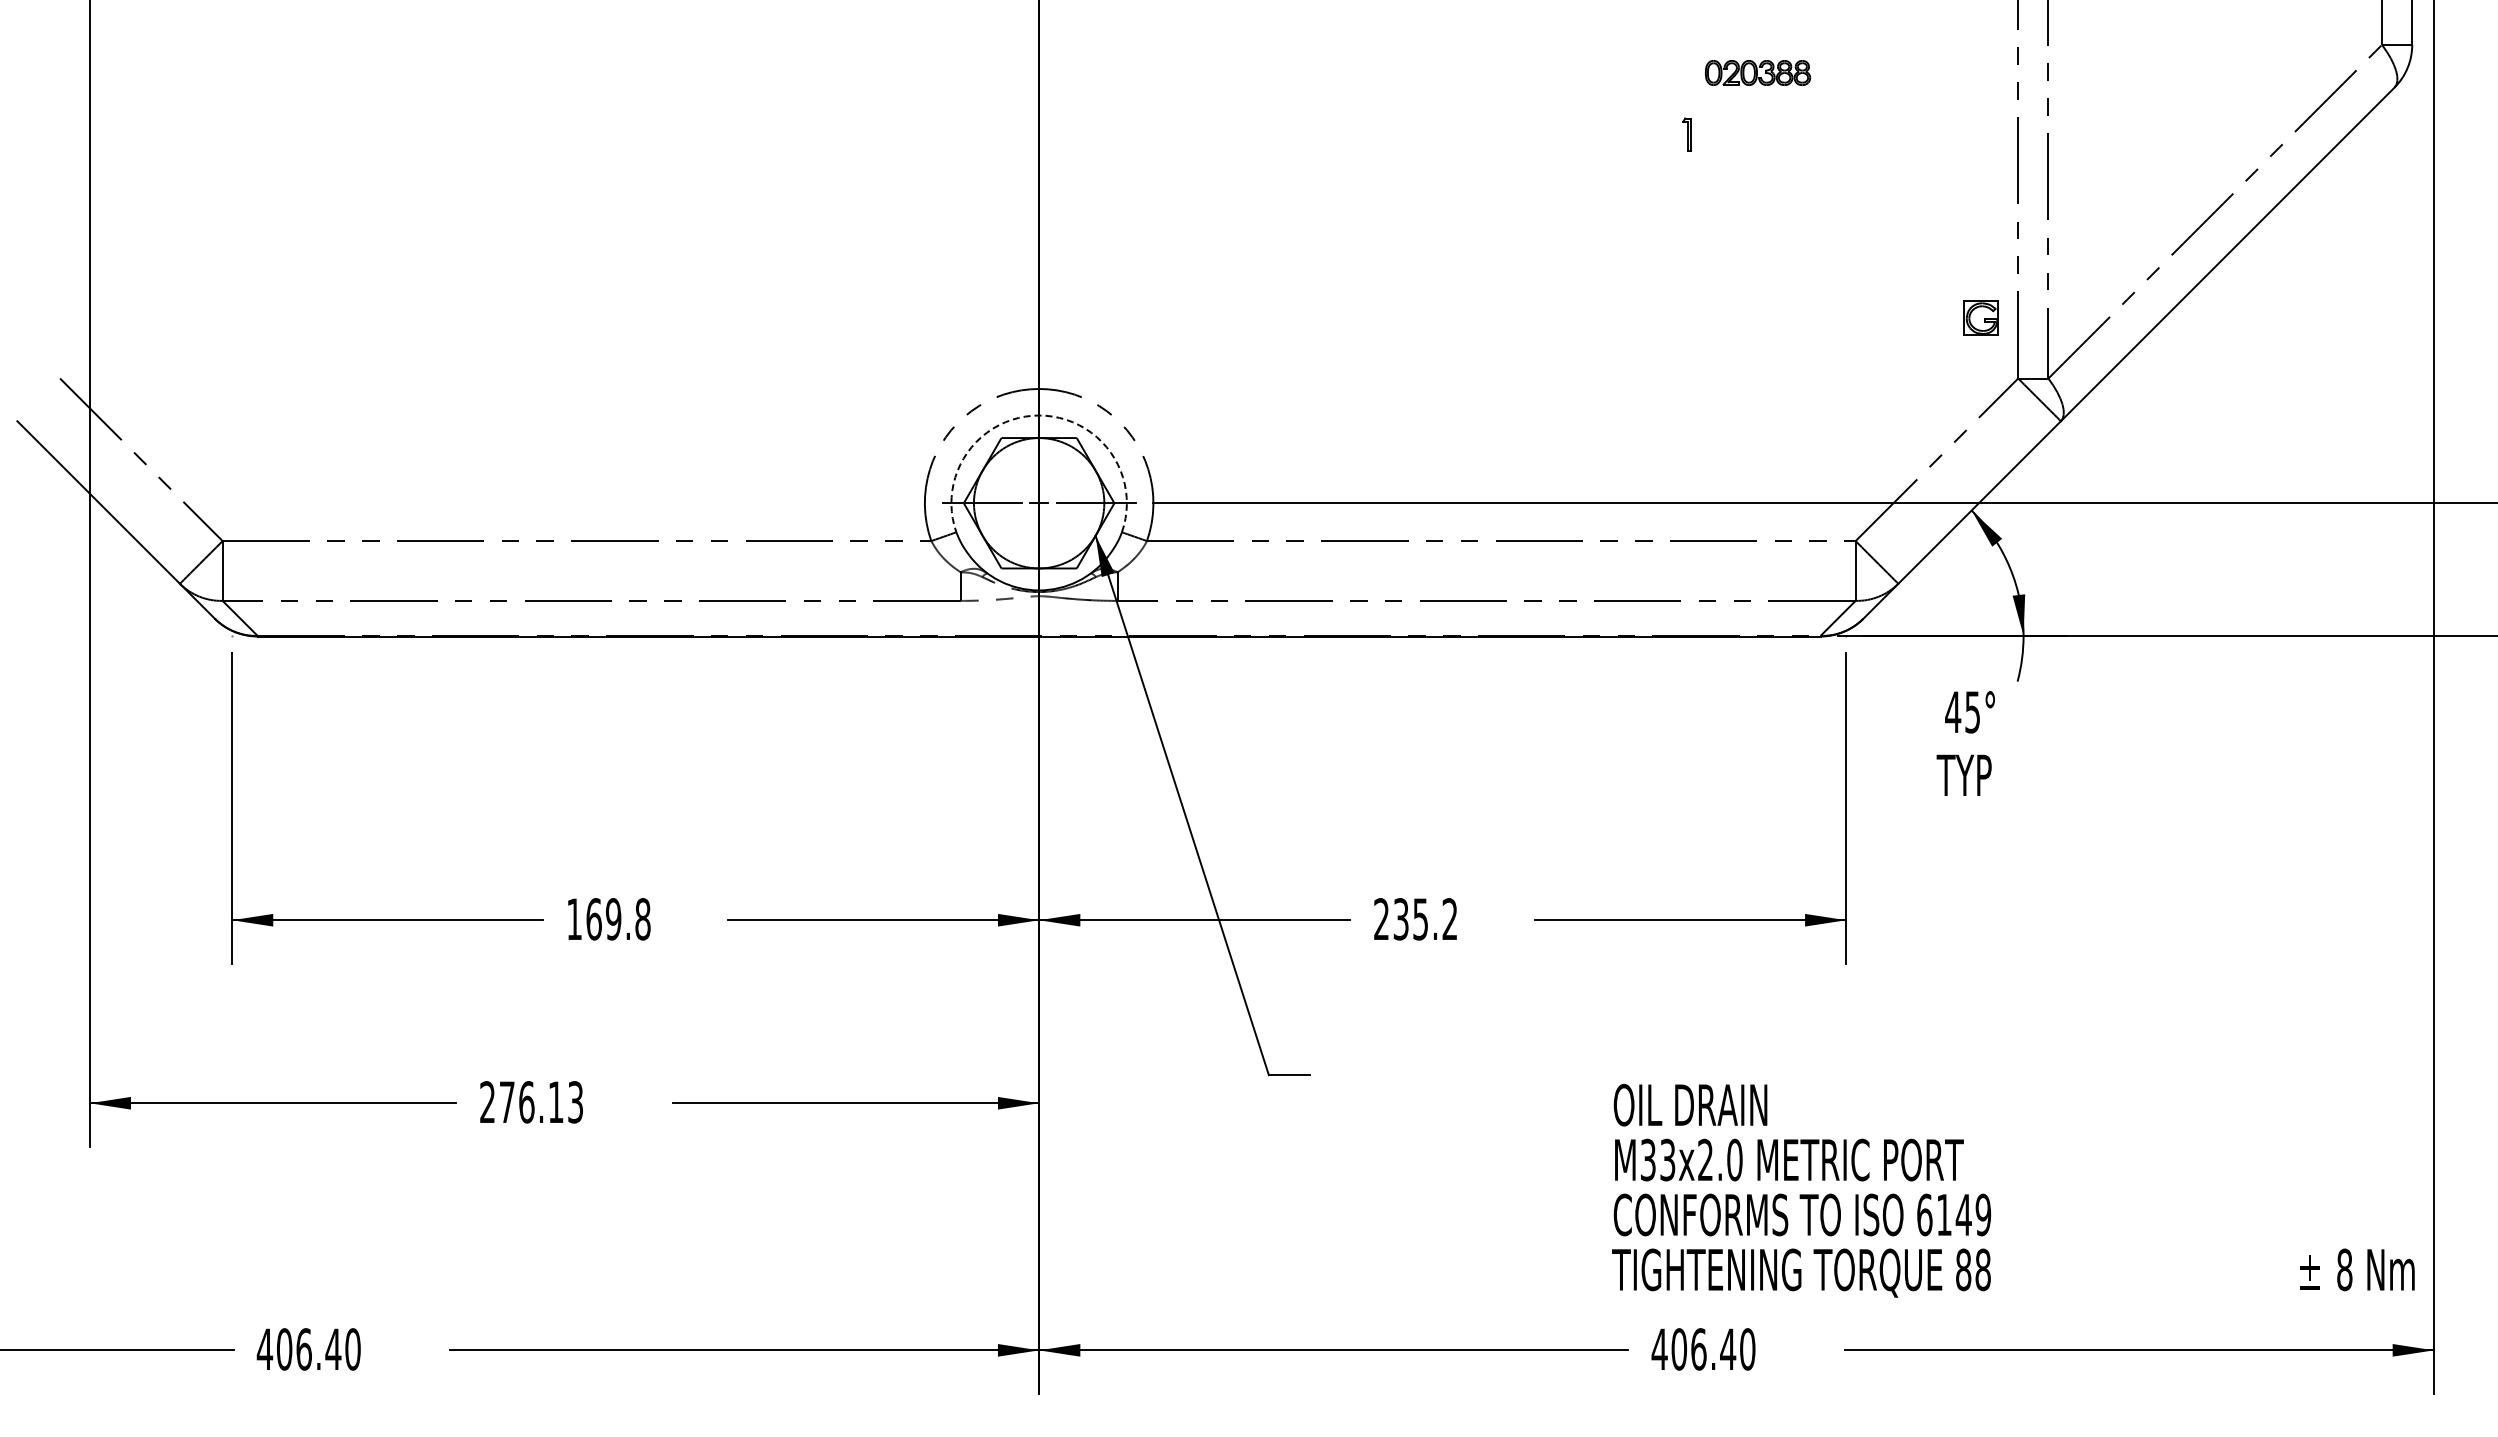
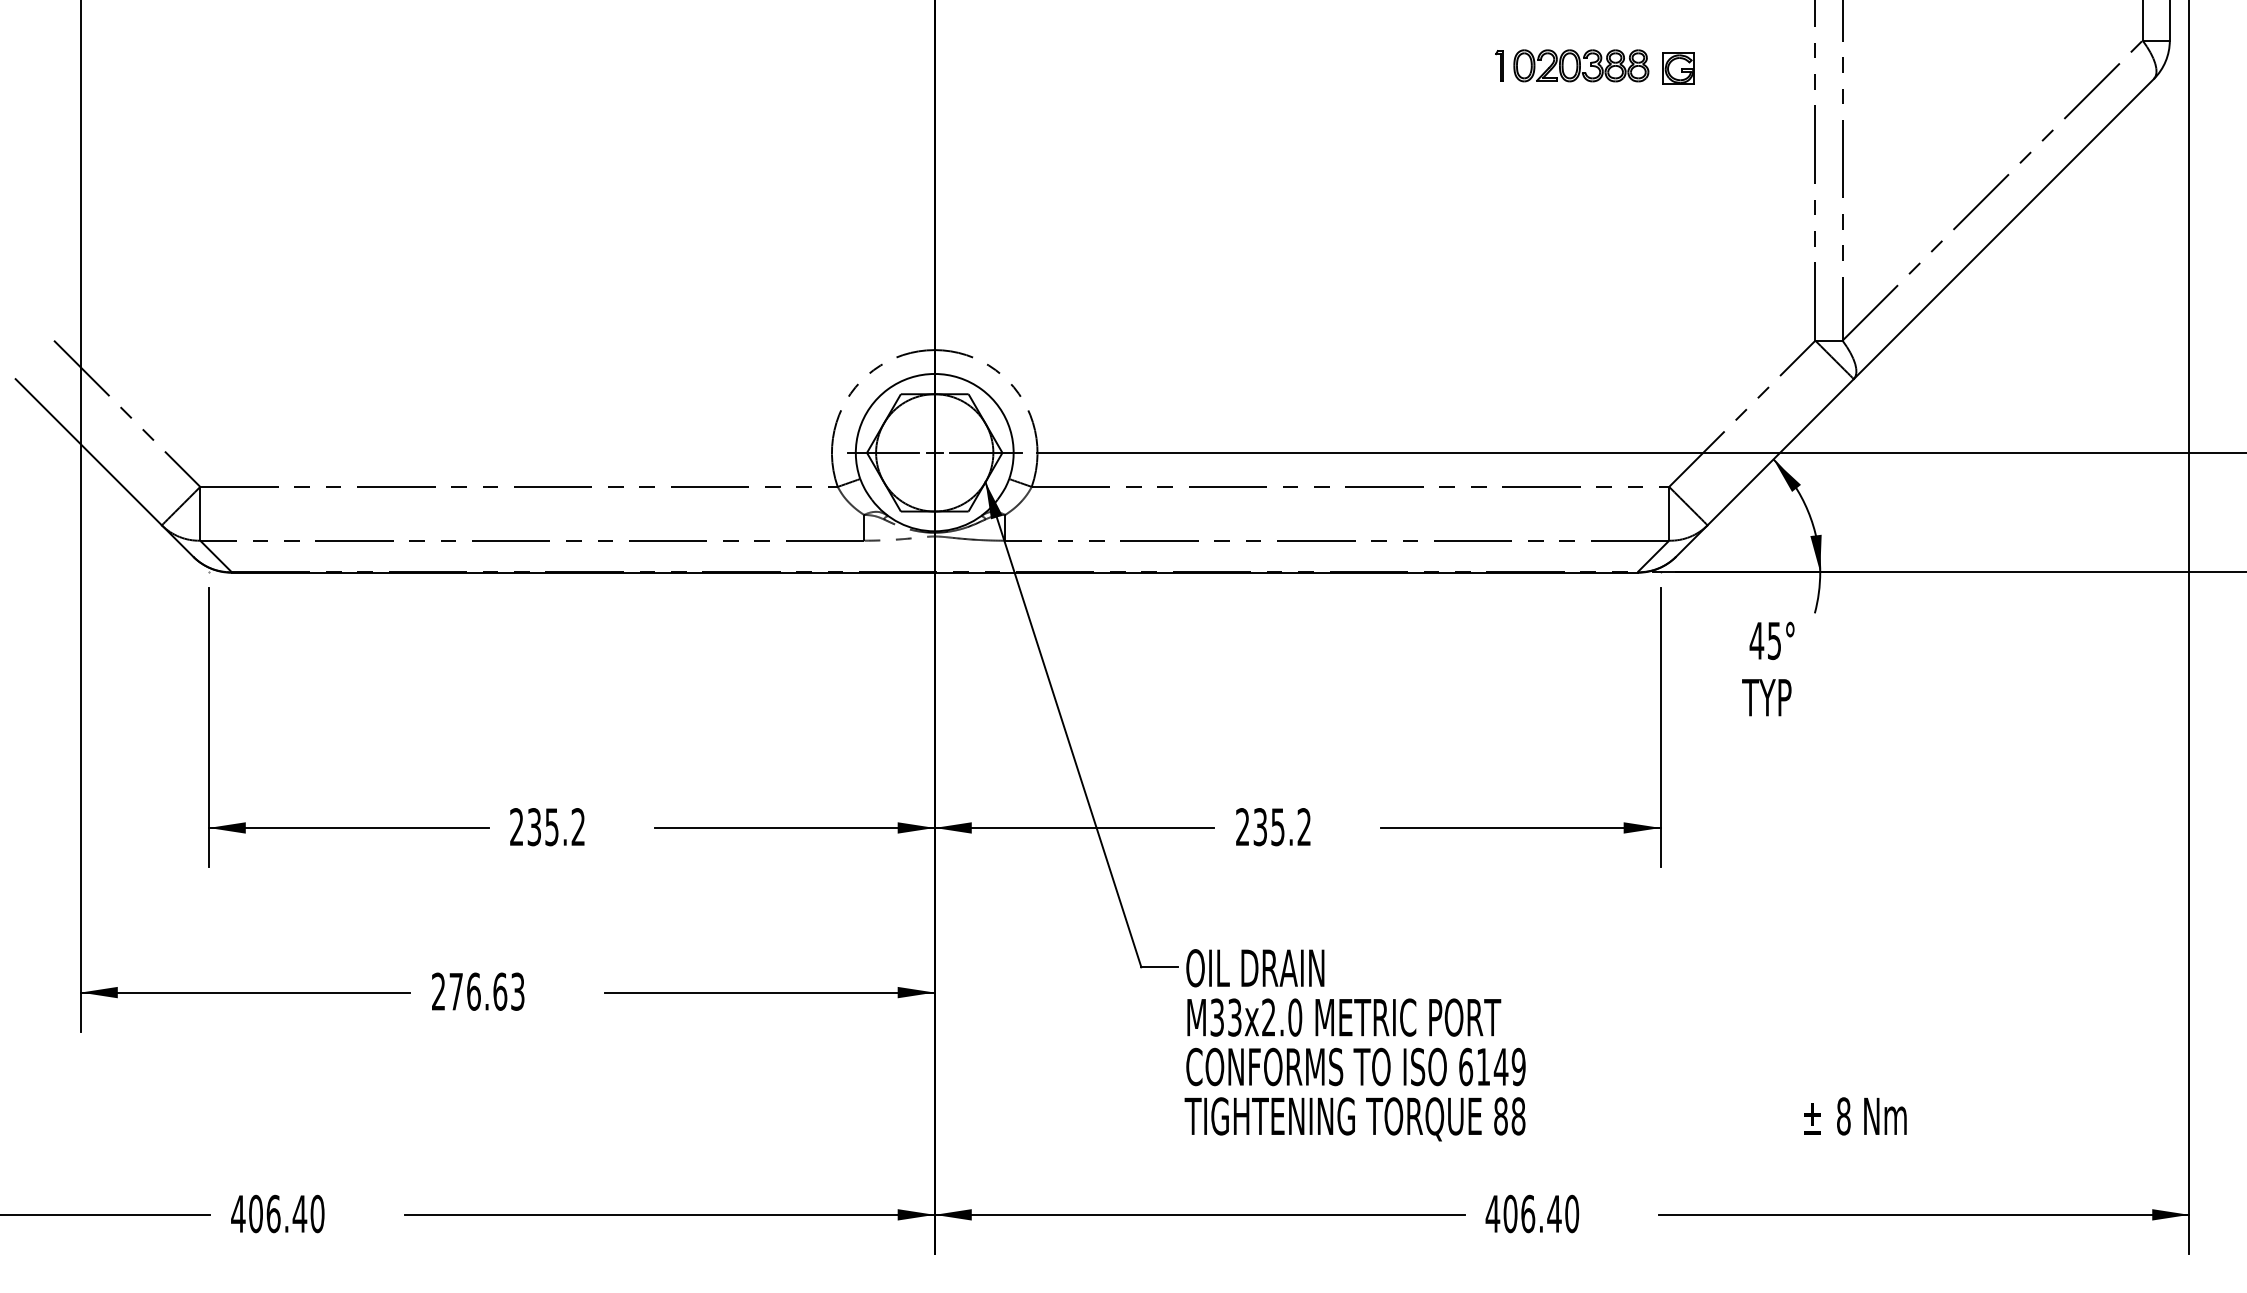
part: (1757, 72) -> (1580, 65), size x1.43
part: (1686, 134) -> (1499, 65), moved
part: (1980, 317) -> (1678, 68), moved
arc: (1039, 415) -> (935, 373), dashed -> solid
text: (608, 919) -> (547, 827), 169.8 -> 235.2
text: (555, 1102) -> (499, 991), 276.13 -> 276.63
text: (2013, 1190) -> (1545, 1044), moved

